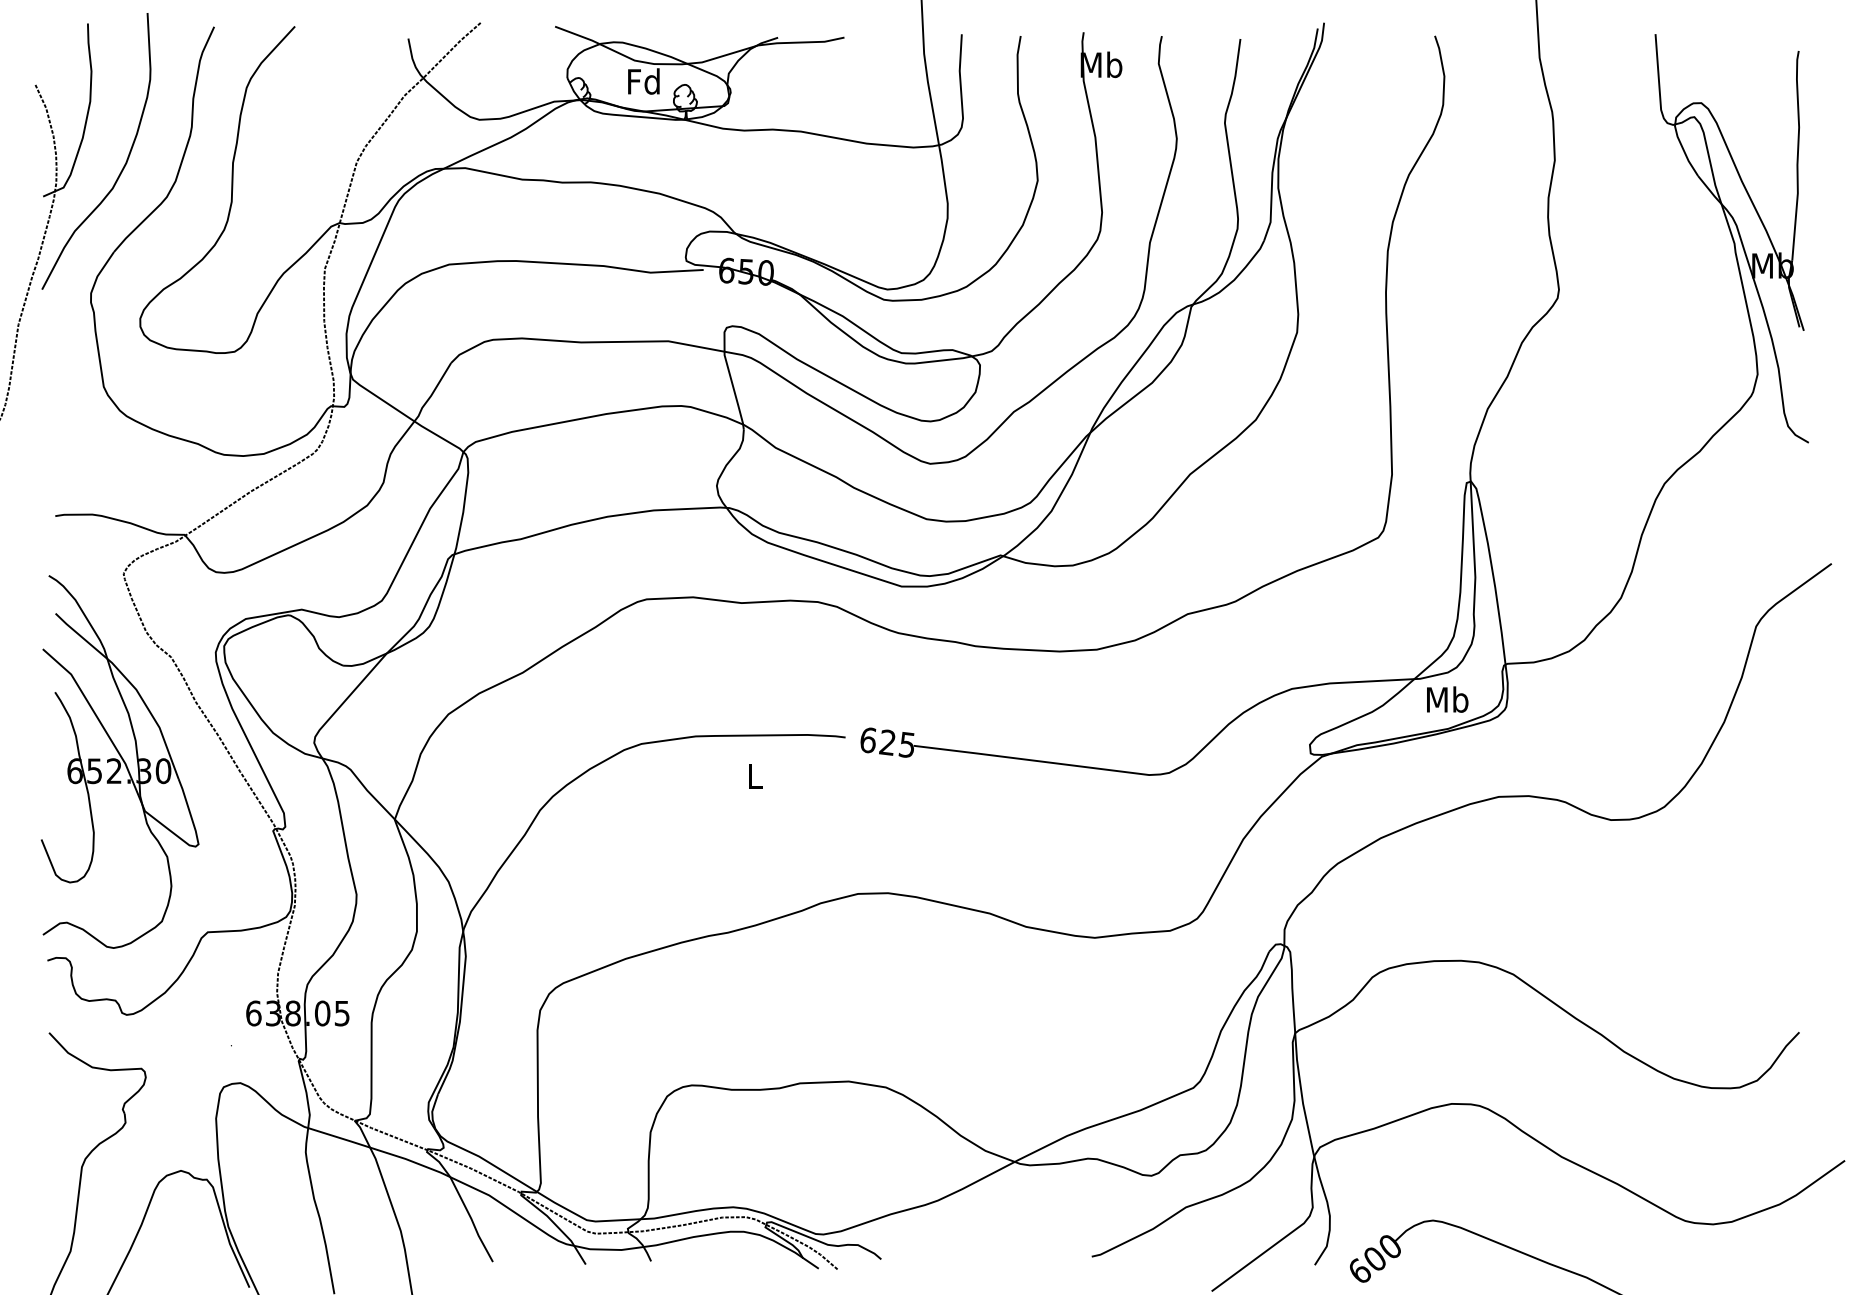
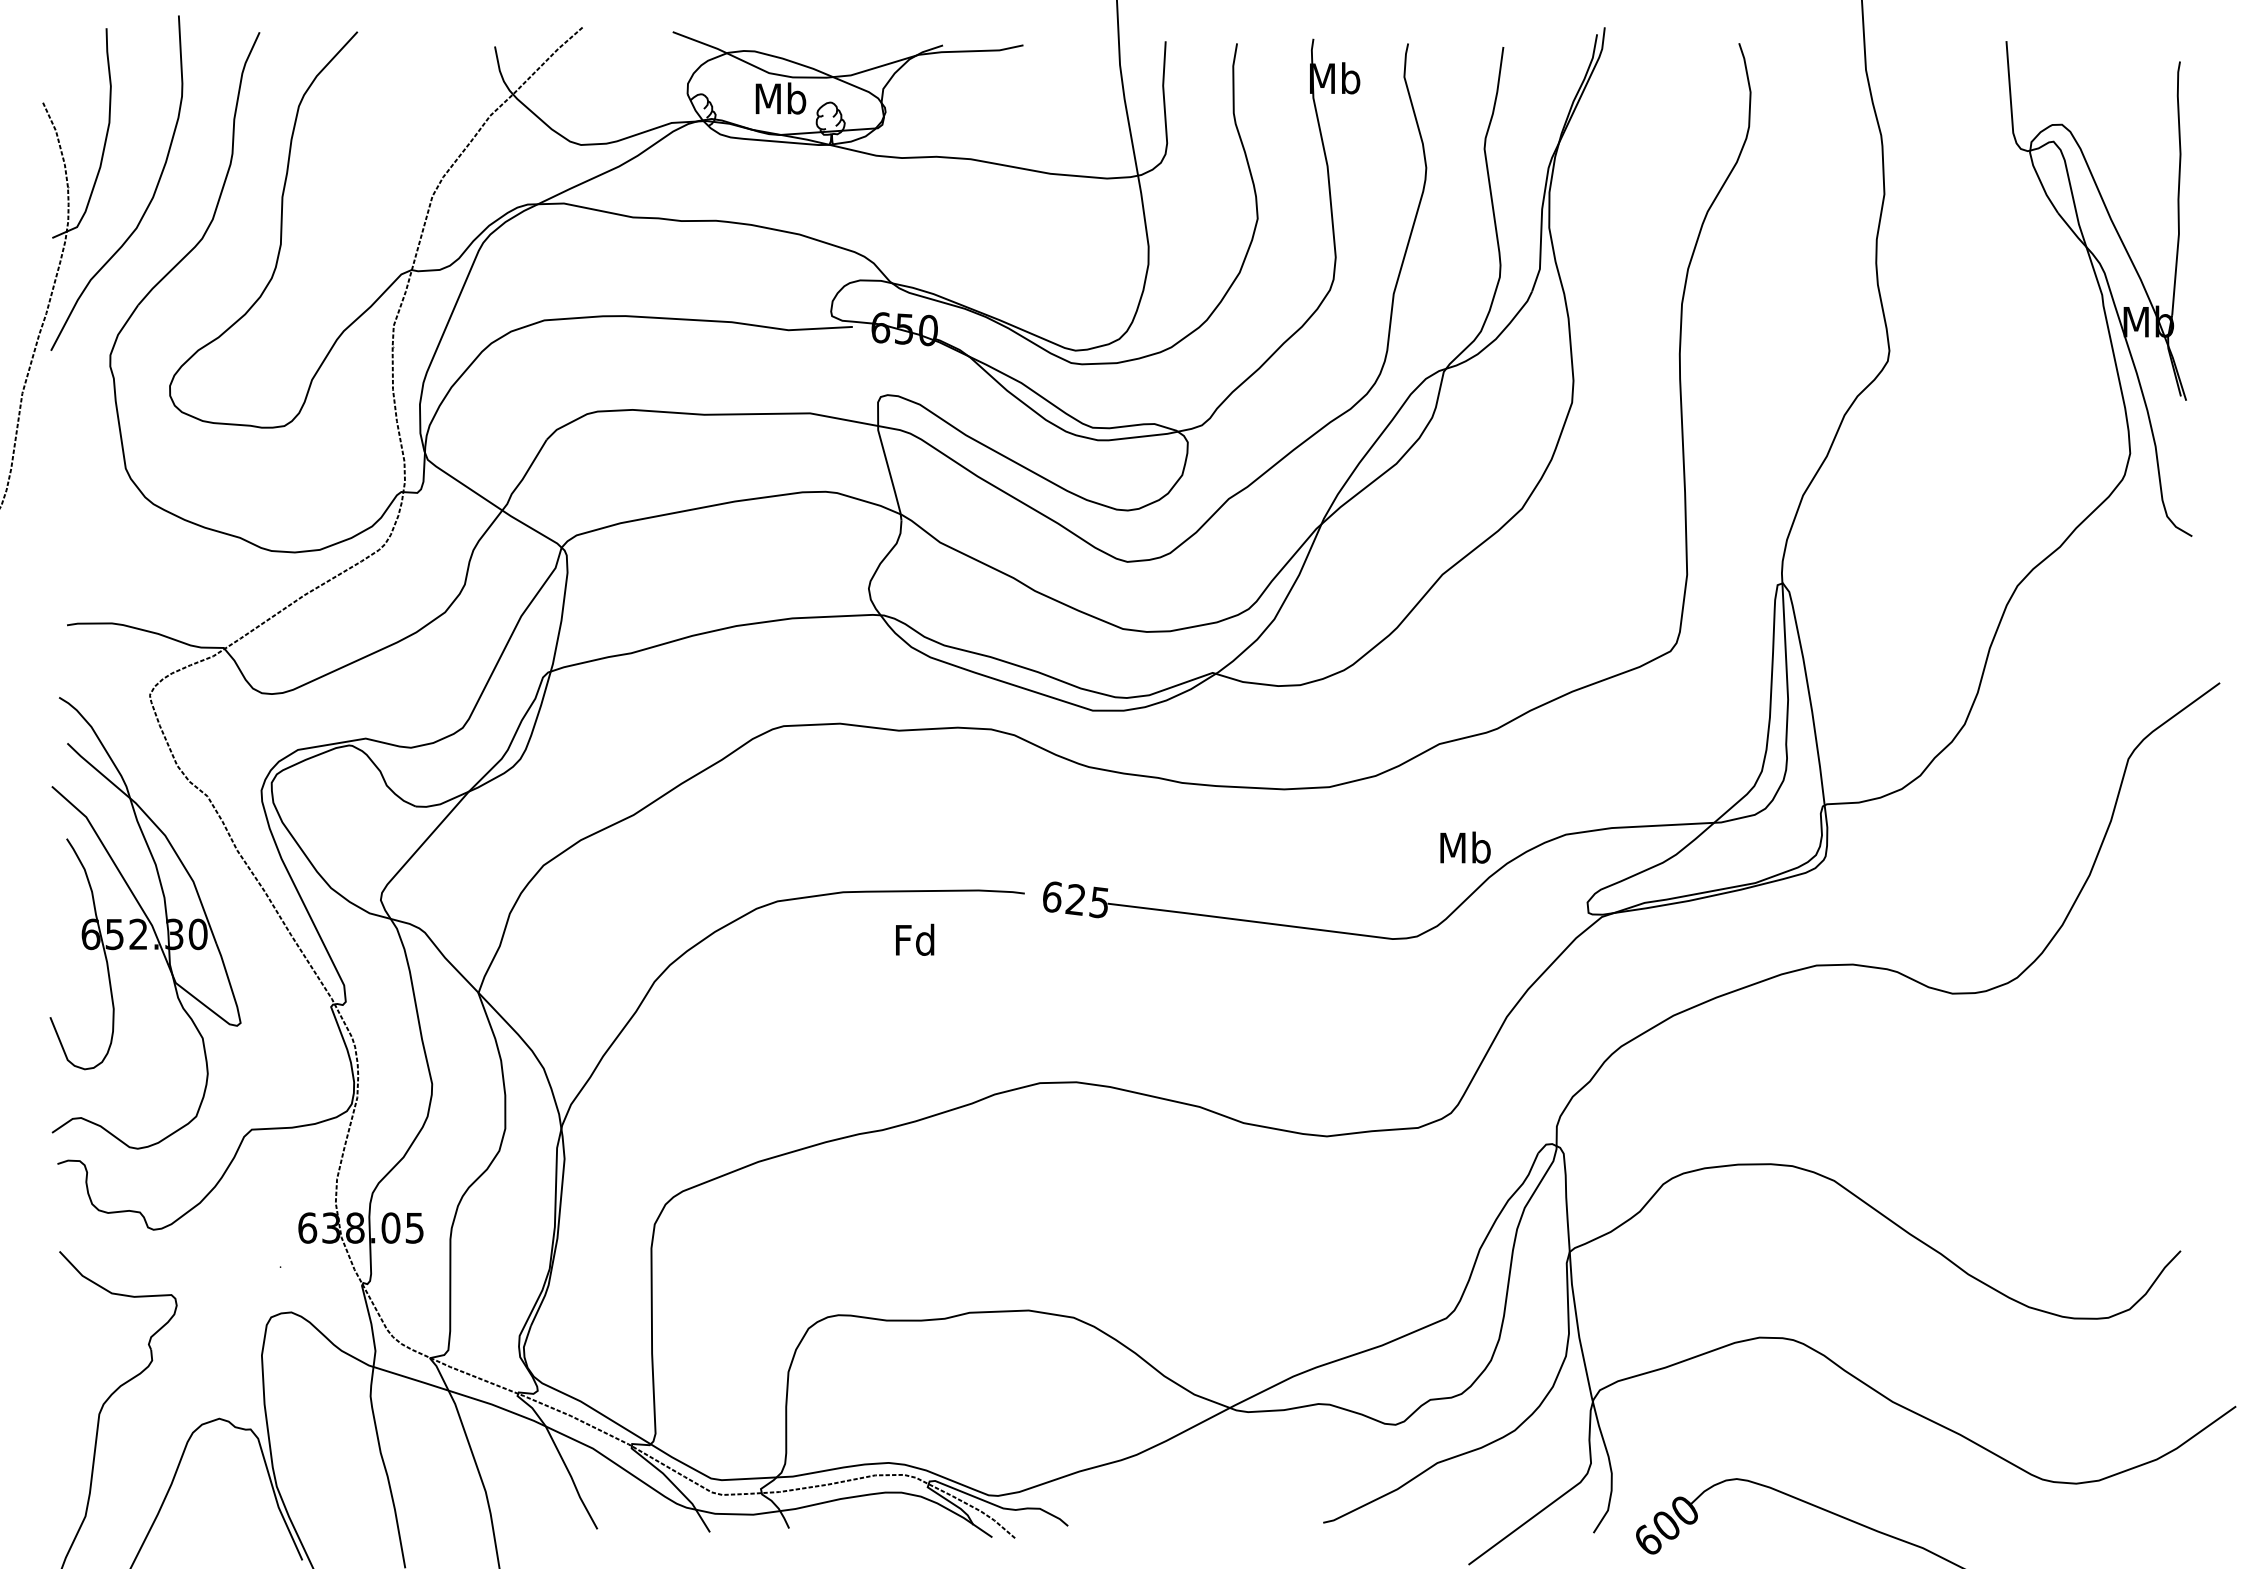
text: (643, 81) -> (780, 98), Fd -> Mb
text: (1447, 699) -> (1465, 847), moved
text: (755, 775) -> (915, 939), L -> Fd

